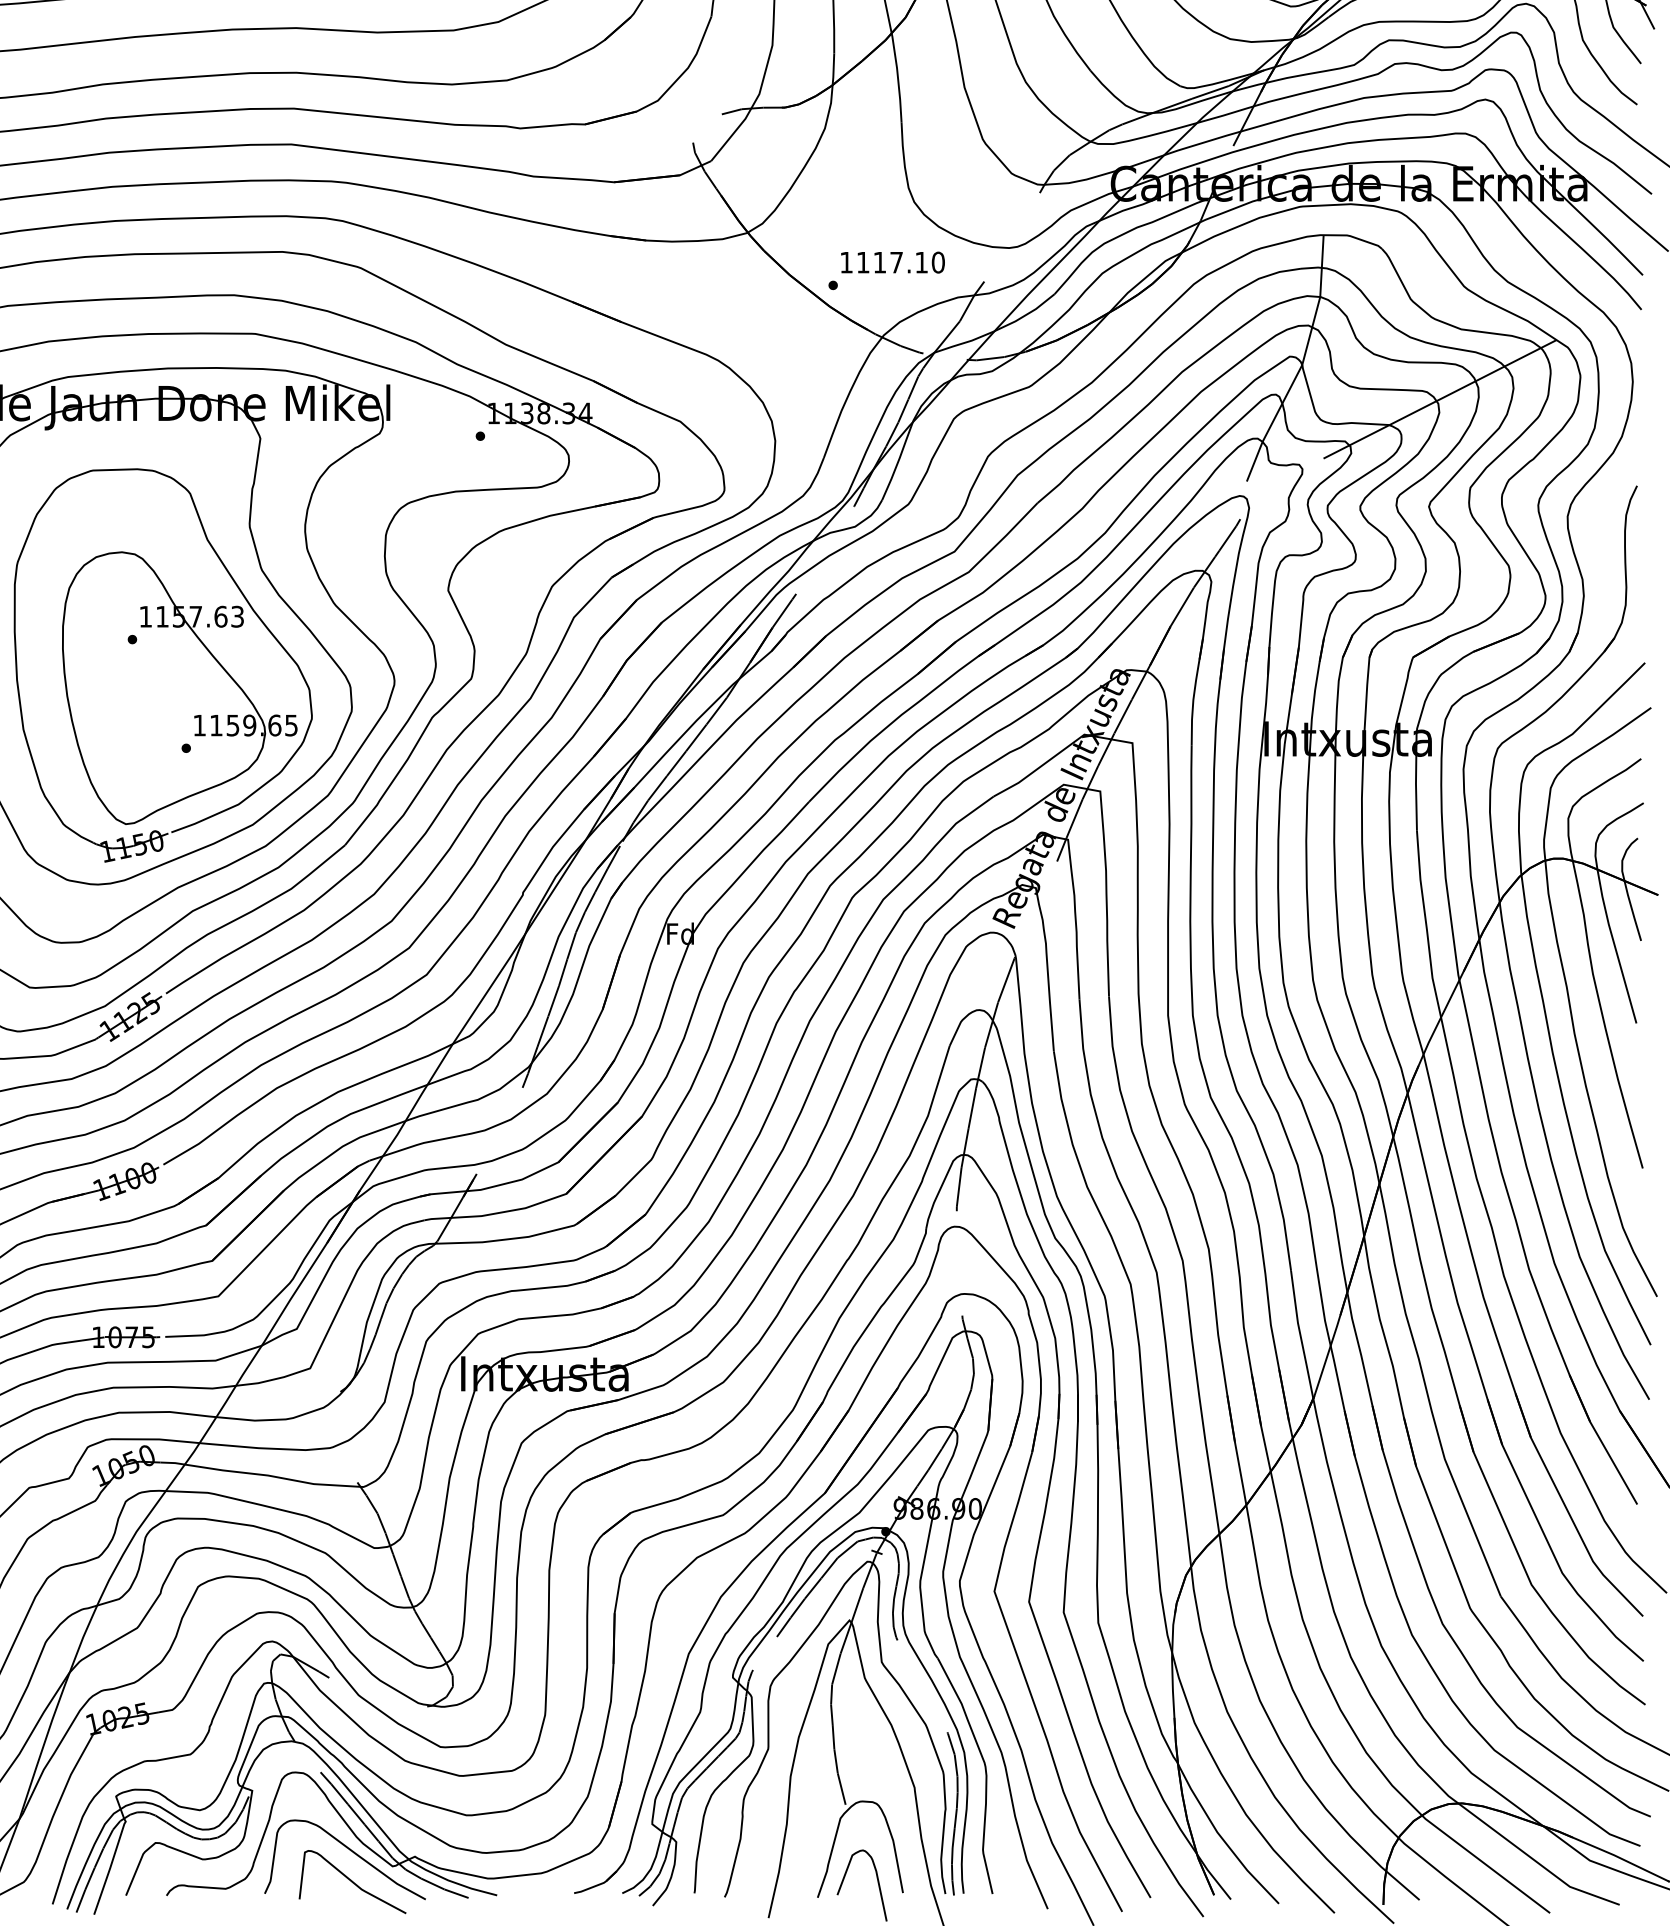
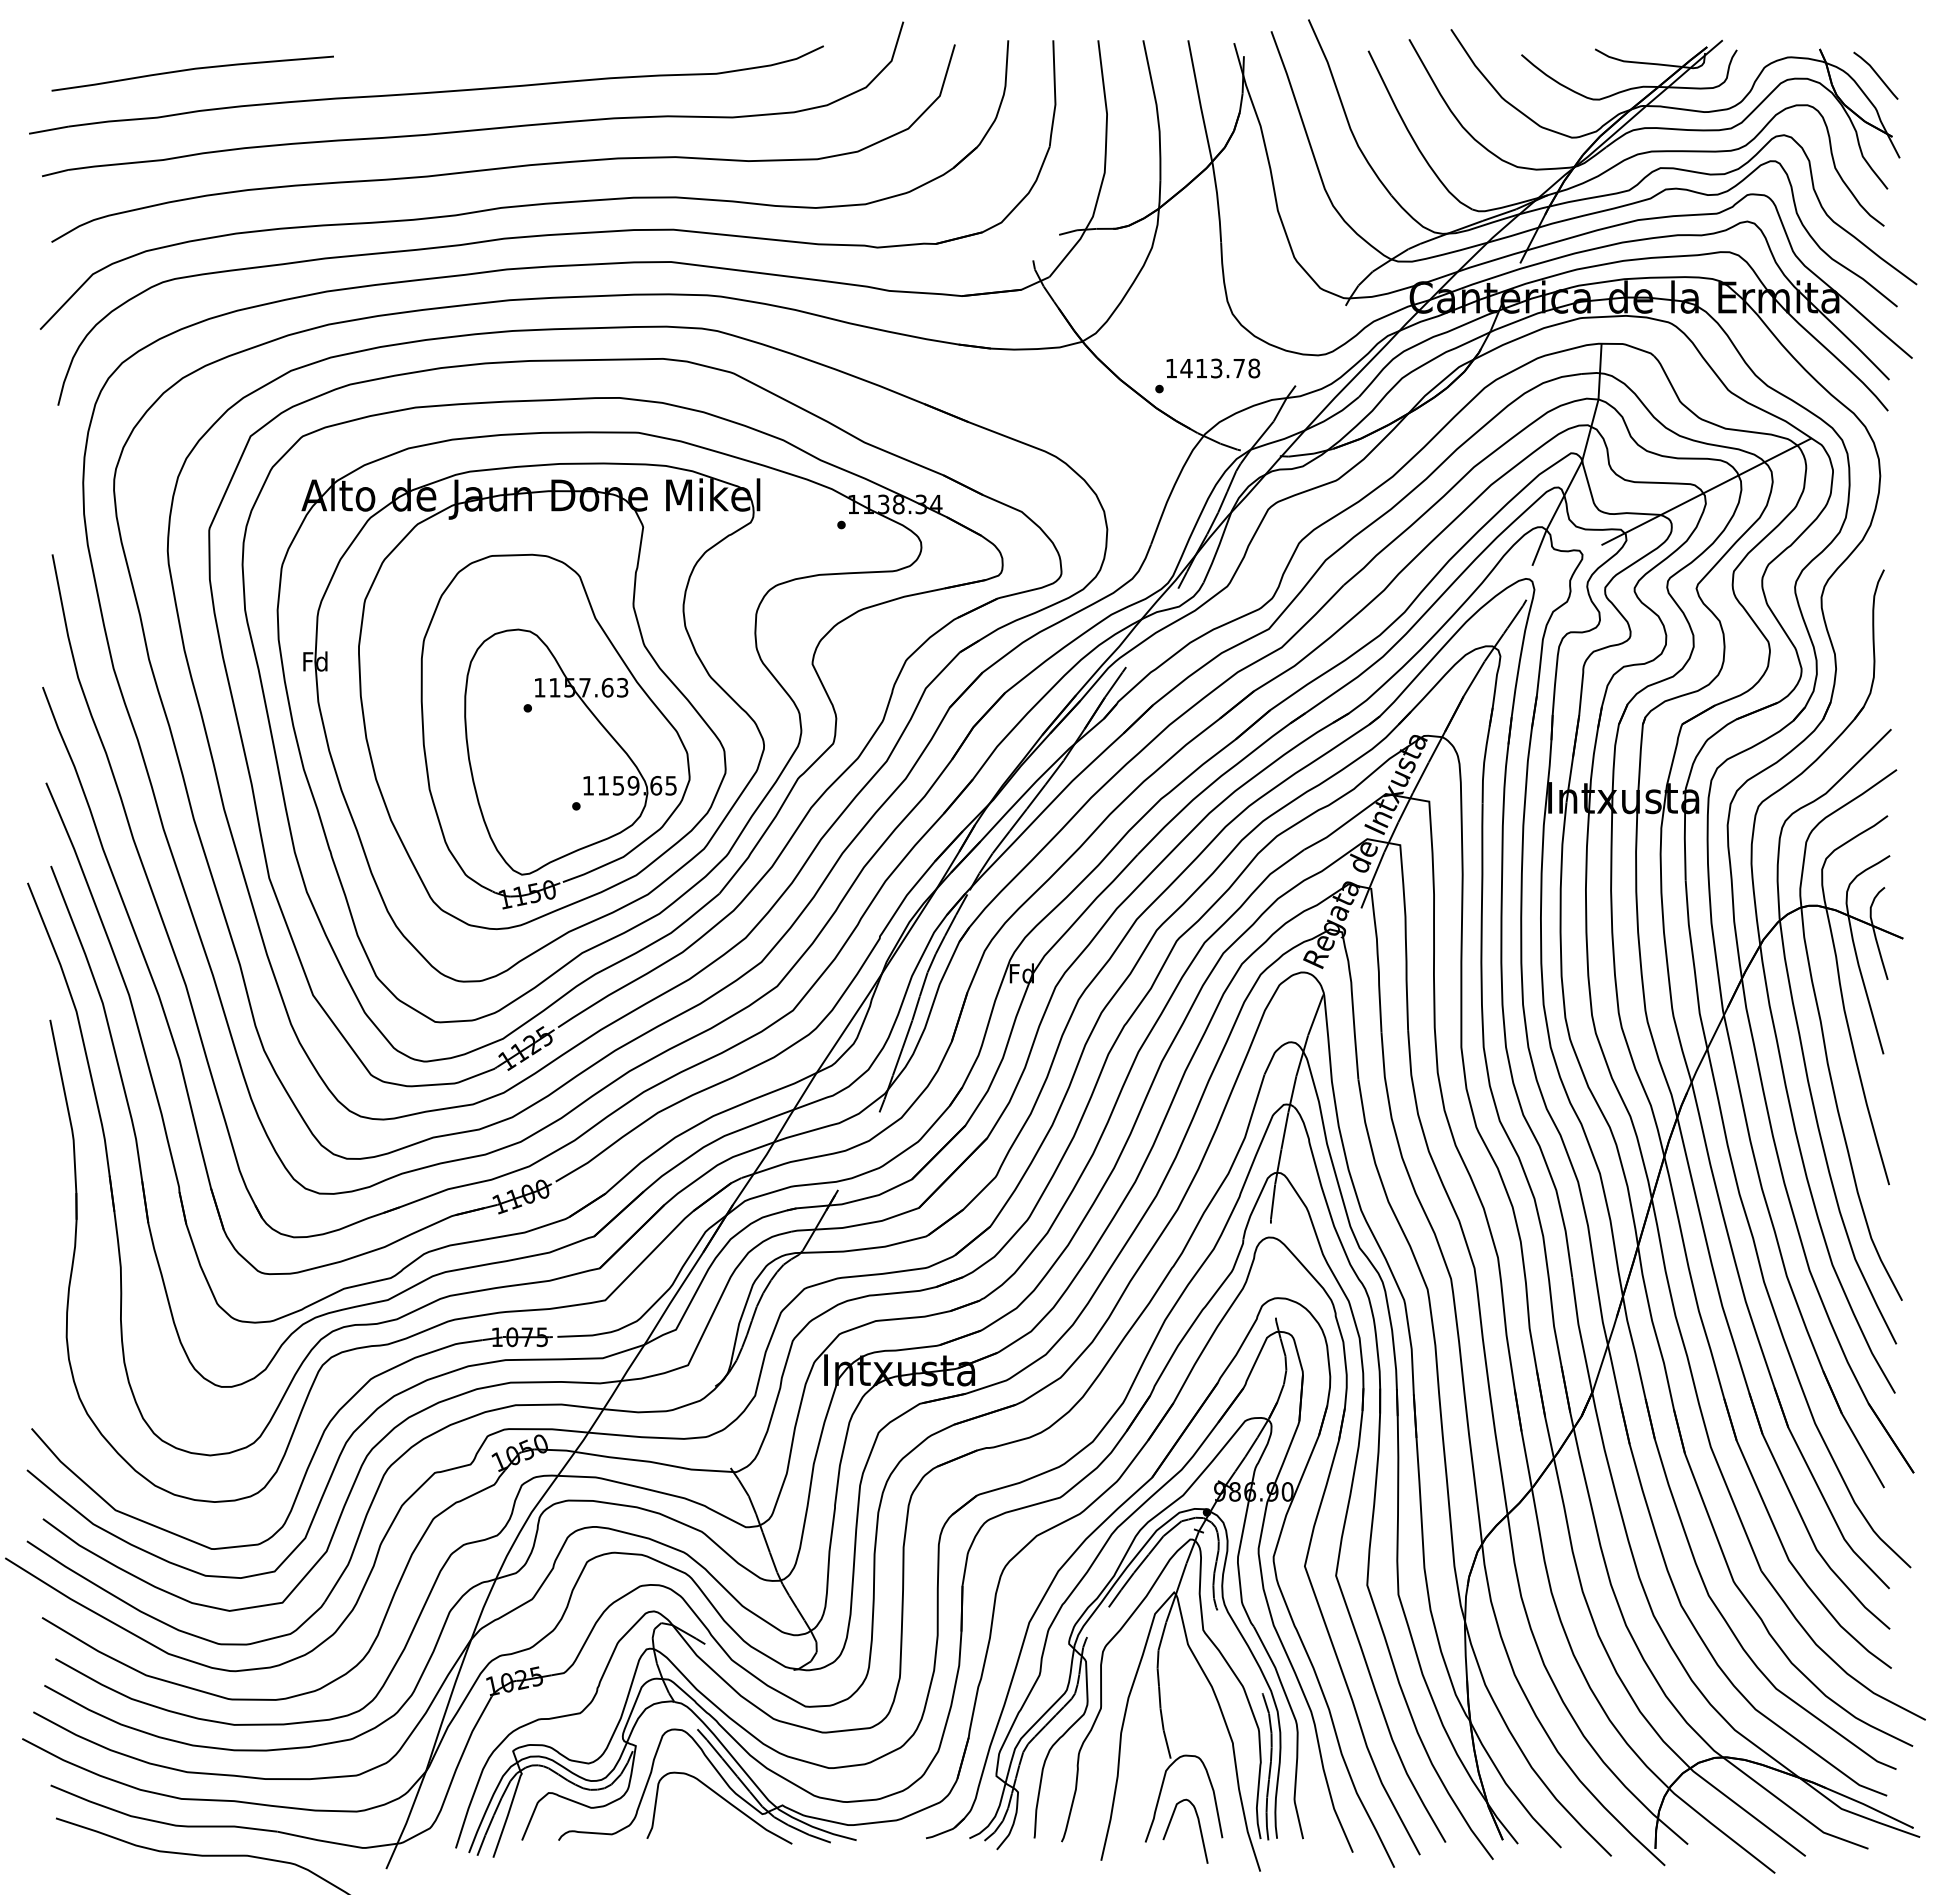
text: (900, 262) -> (1220, 368), 1117.10 -> 1413.78
curve: (351, 1882) -> (725, 1828), removed

